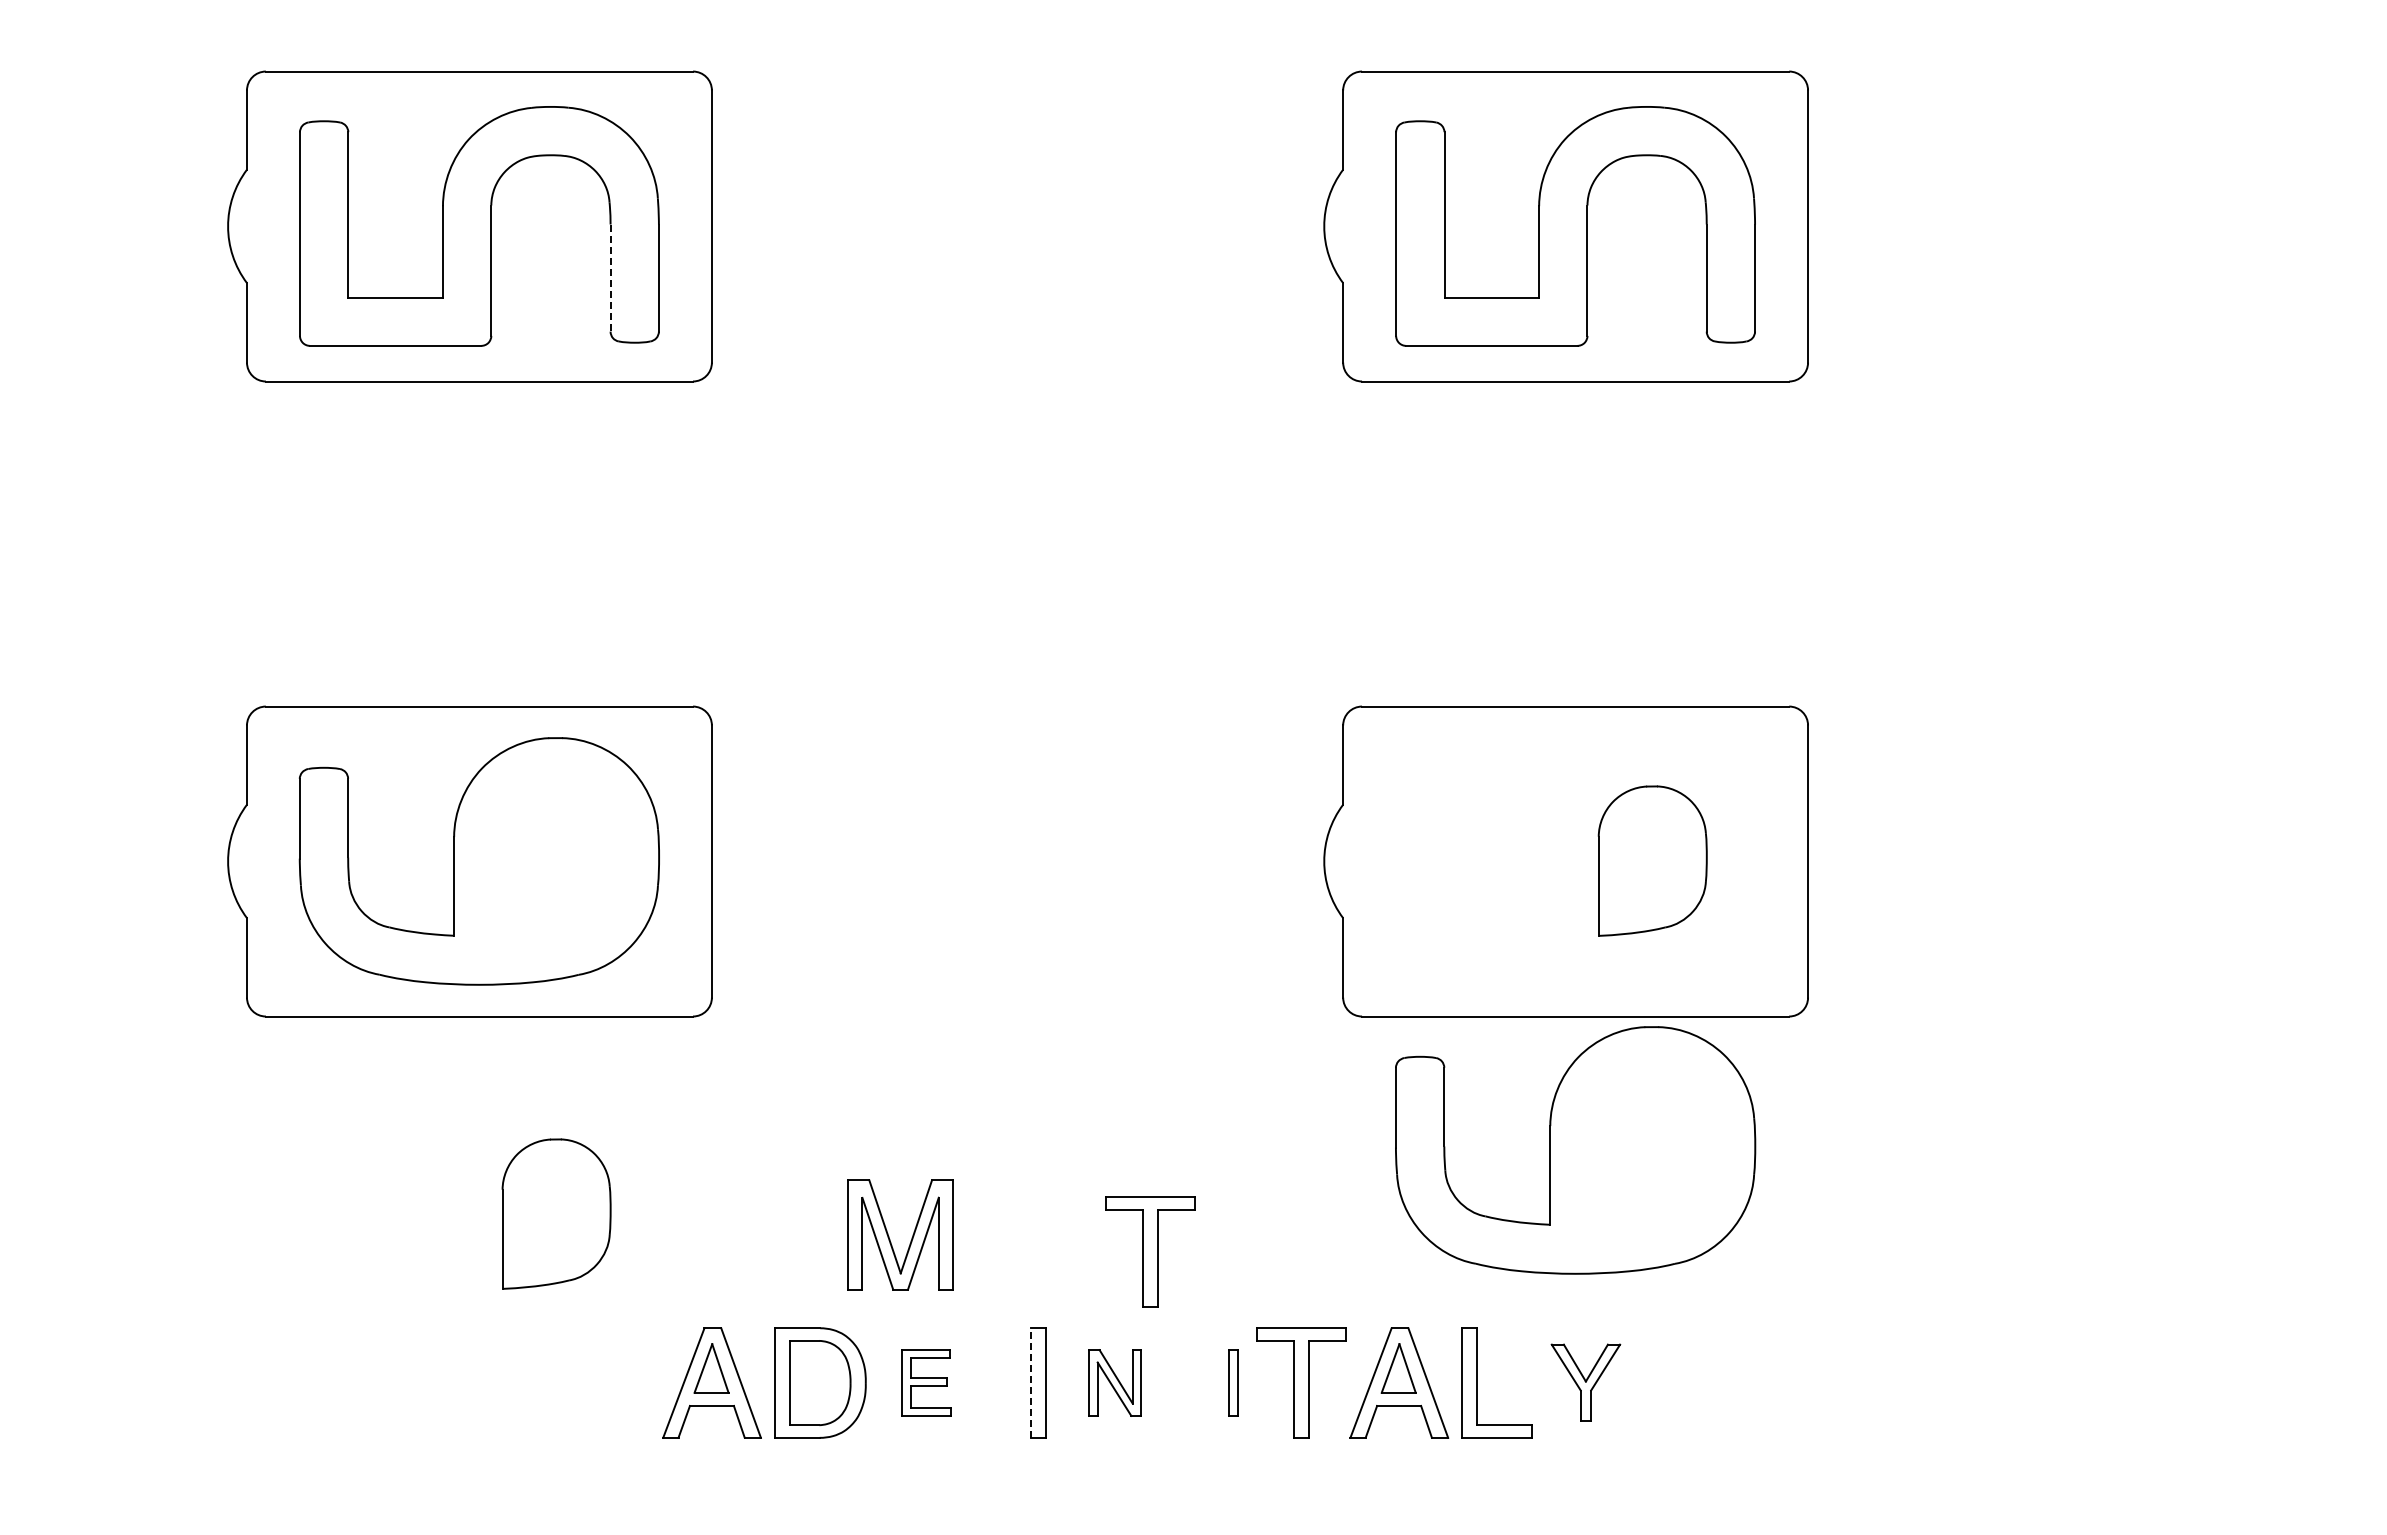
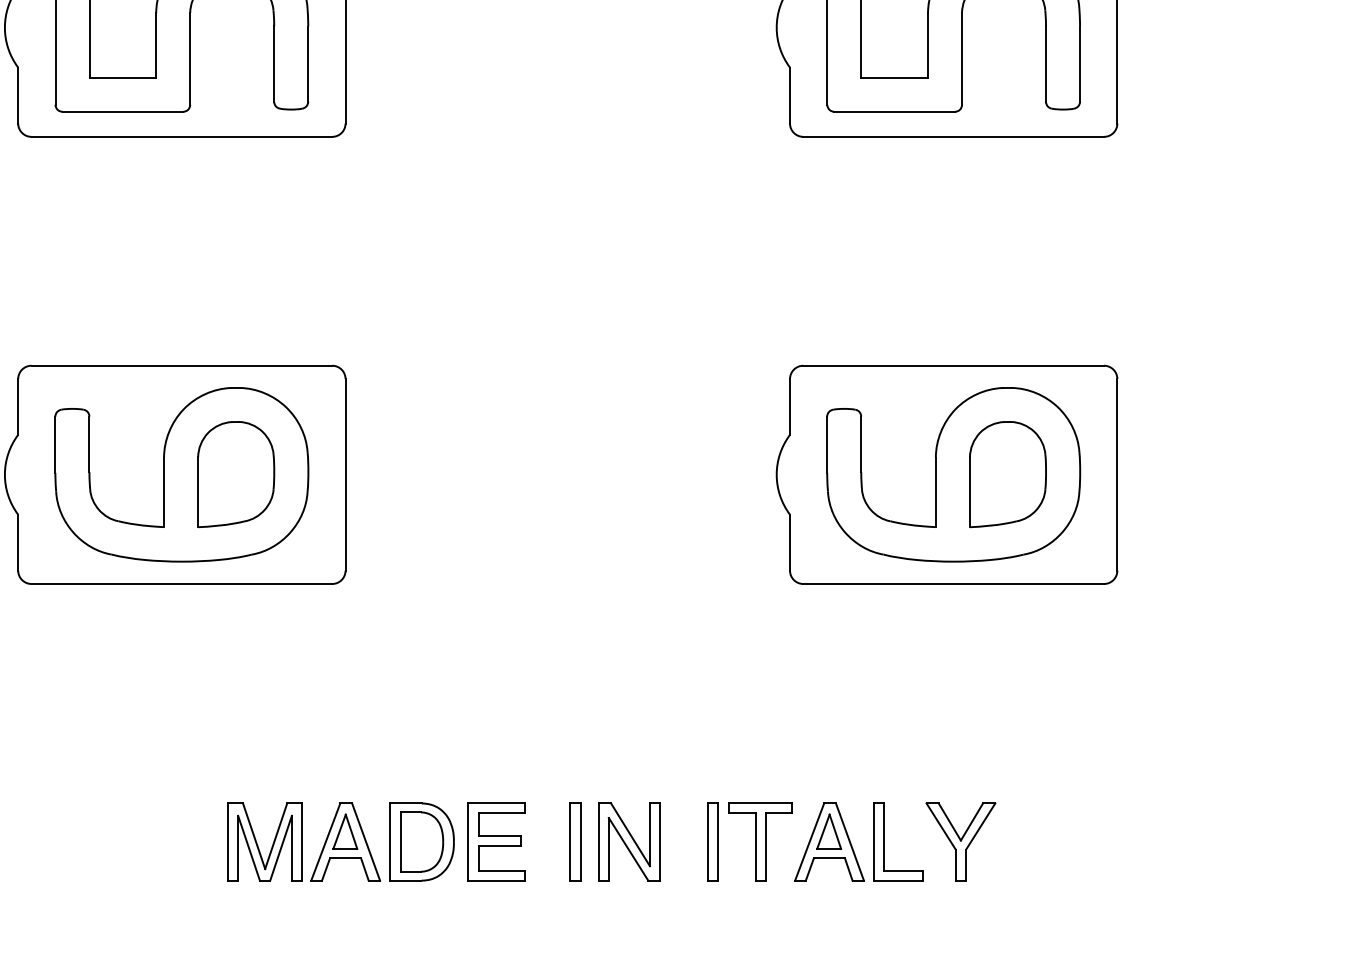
line: (610, 278) -> (274, 64), dashed -> solid
part: (1575, 1150) -> (953, 474), moved
part: (556, 1213) -> (236, 474), moved
part: (889, 1236) -> (257, 843), moved
part: (1150, 1251) -> (654, 749), removed
part: (926, 1382) -> (496, 841), size x1.67
part: (1115, 1382) -> (629, 841), size x1.67
part: (1233, 1382) -> (712, 841), size x1.67
part: (1585, 1382) -> (960, 841), size x1.43
line: (1031, 1383) -> (570, 842), dashed -> solid

